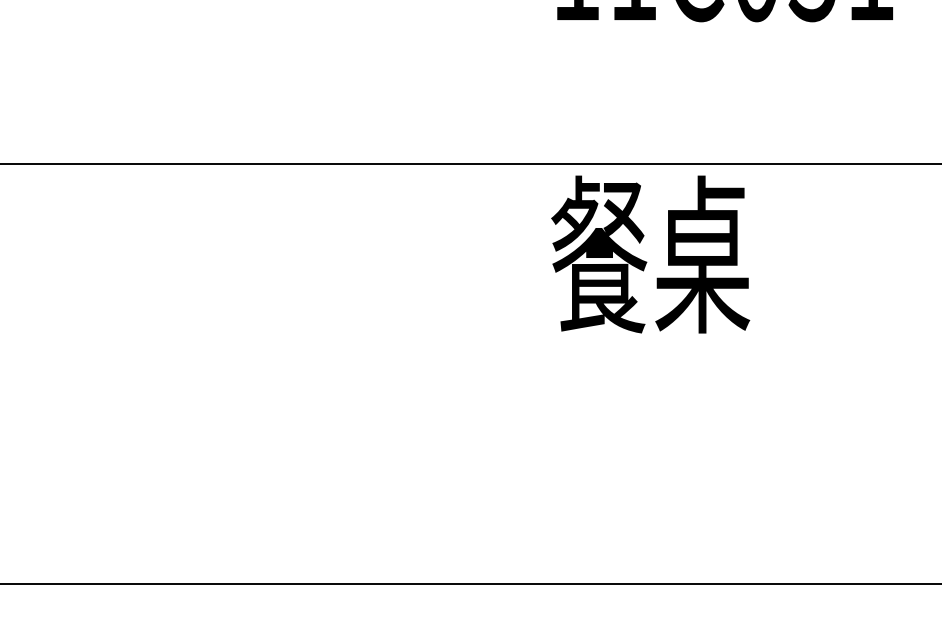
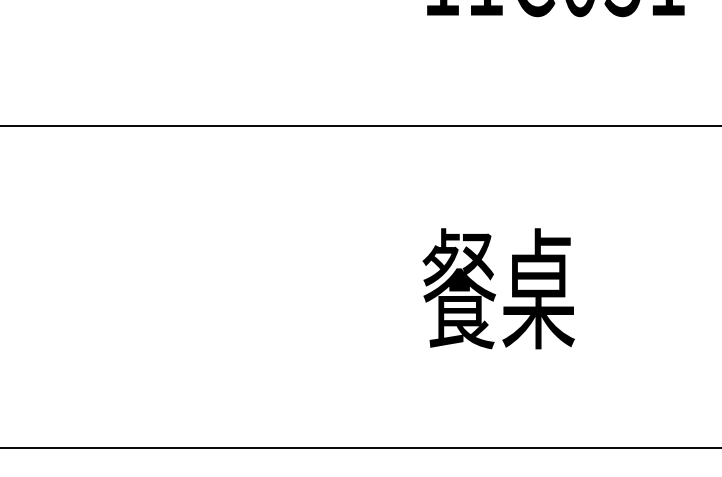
text: (650, 254) -> (498, 288), moved

